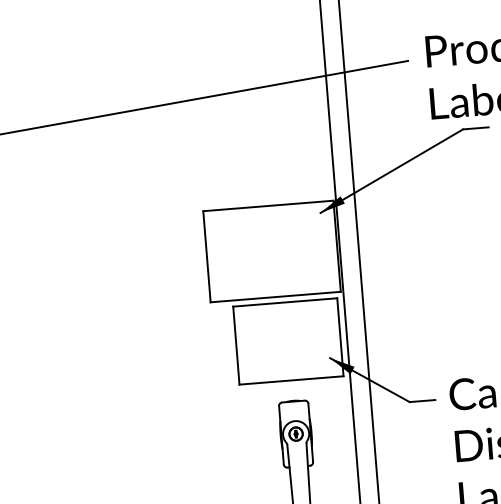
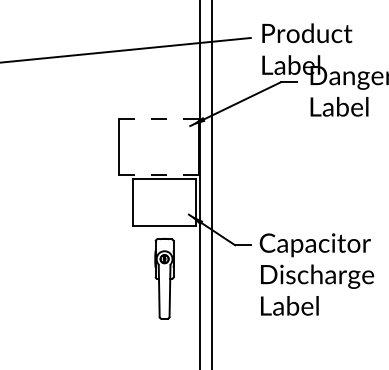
line: (267, 206) -> (158, 119), solid -> dashed
line: (274, 296) -> (158, 174), solid -> dashed

